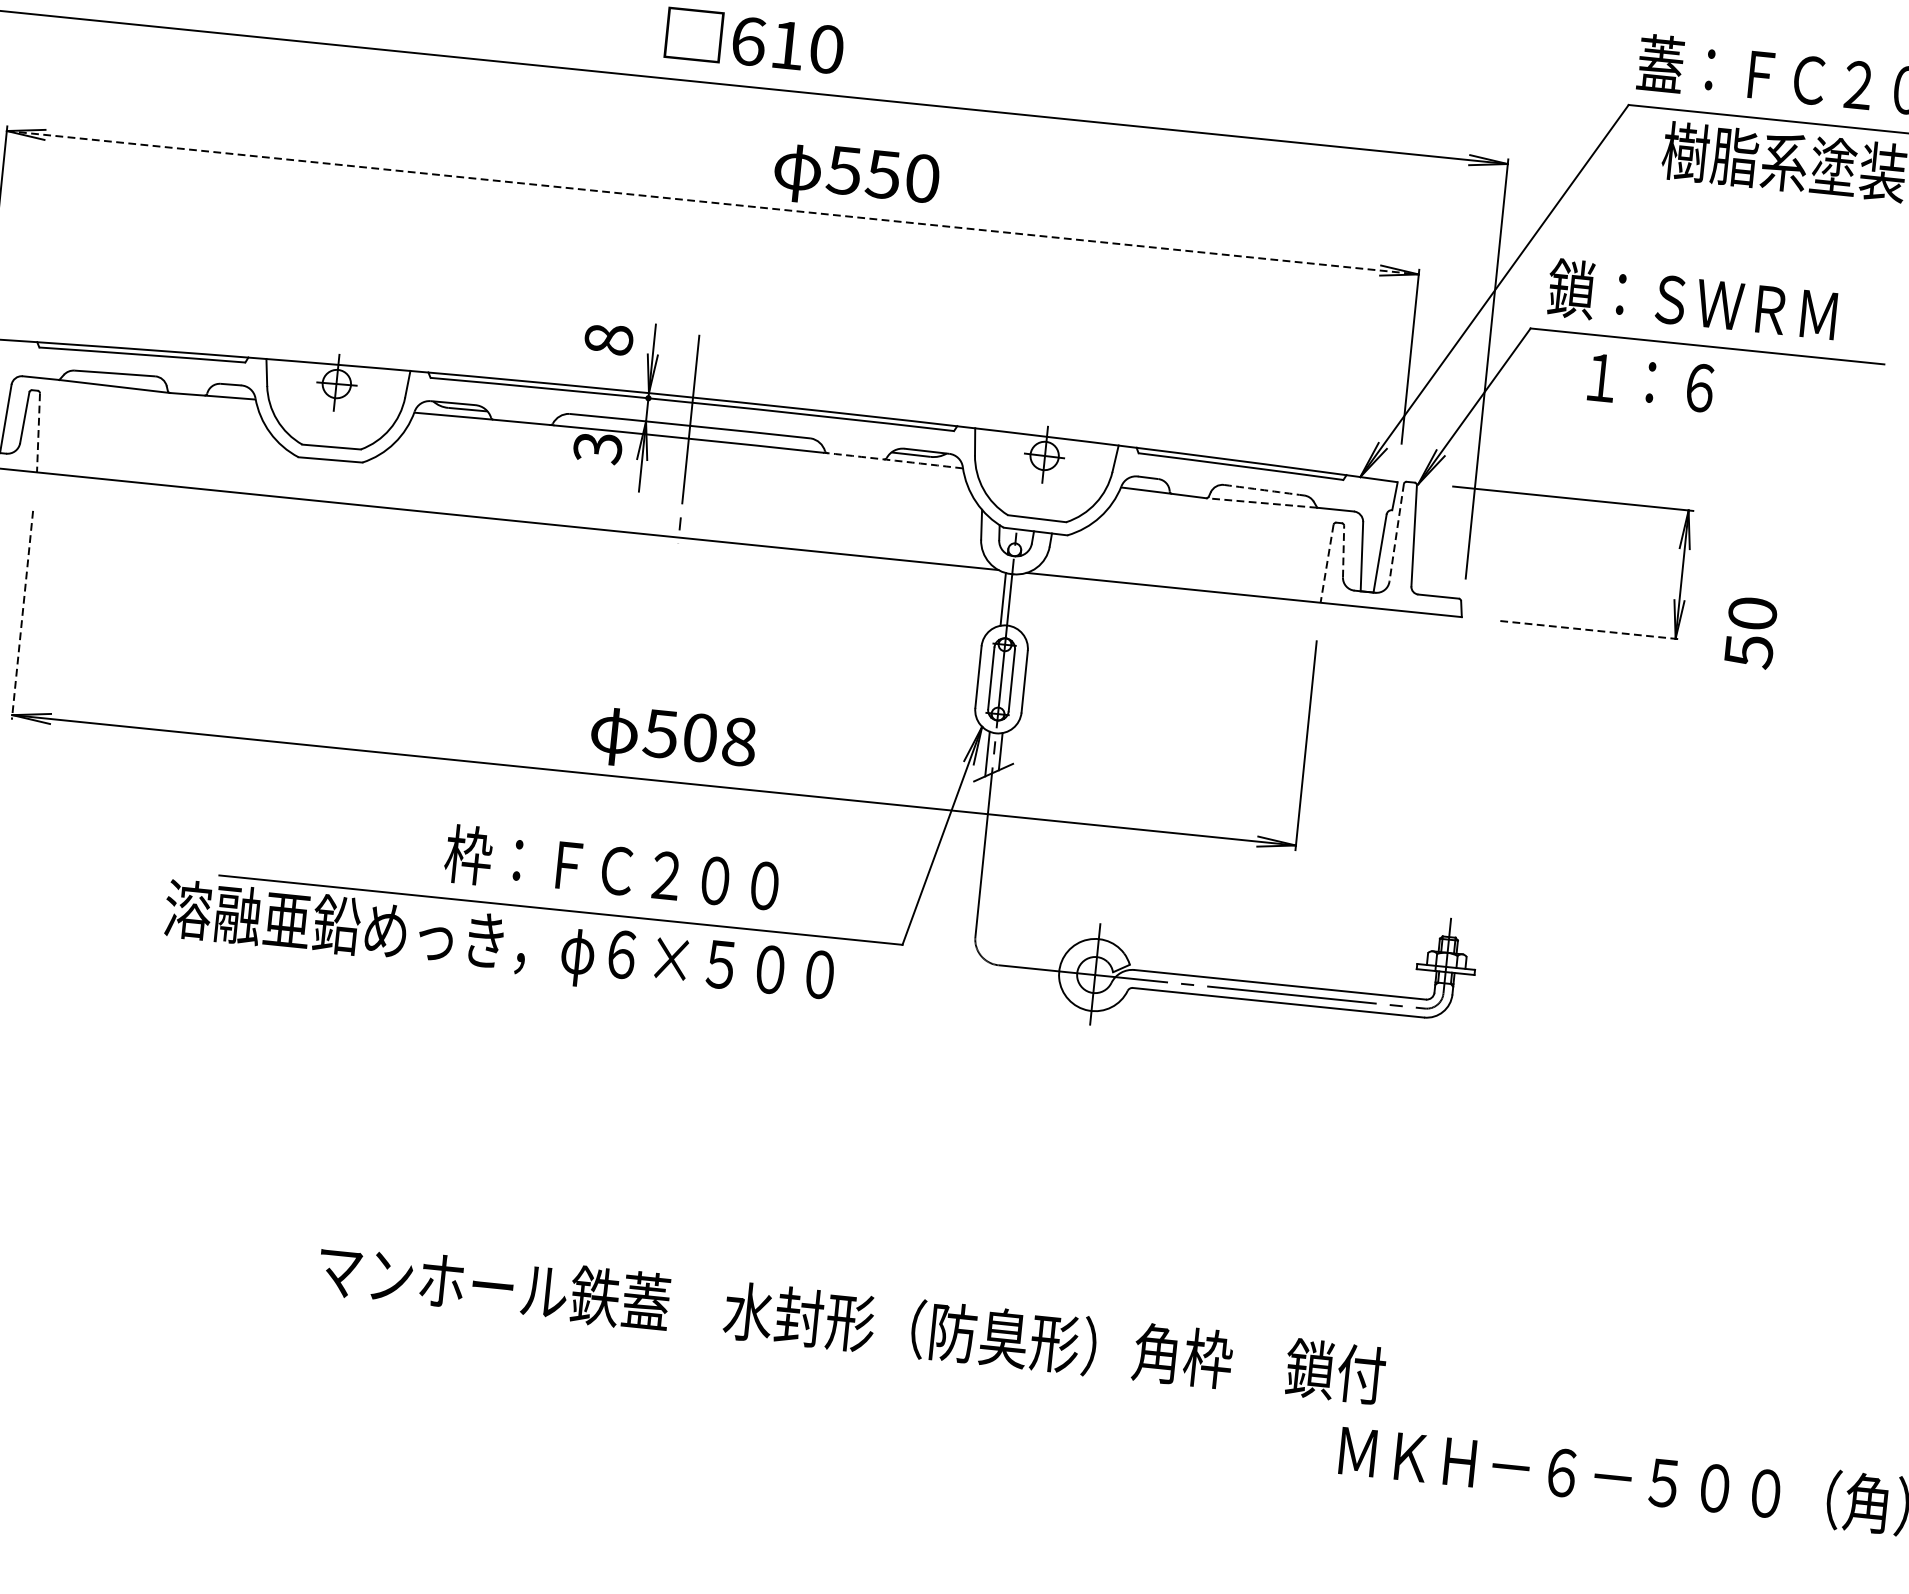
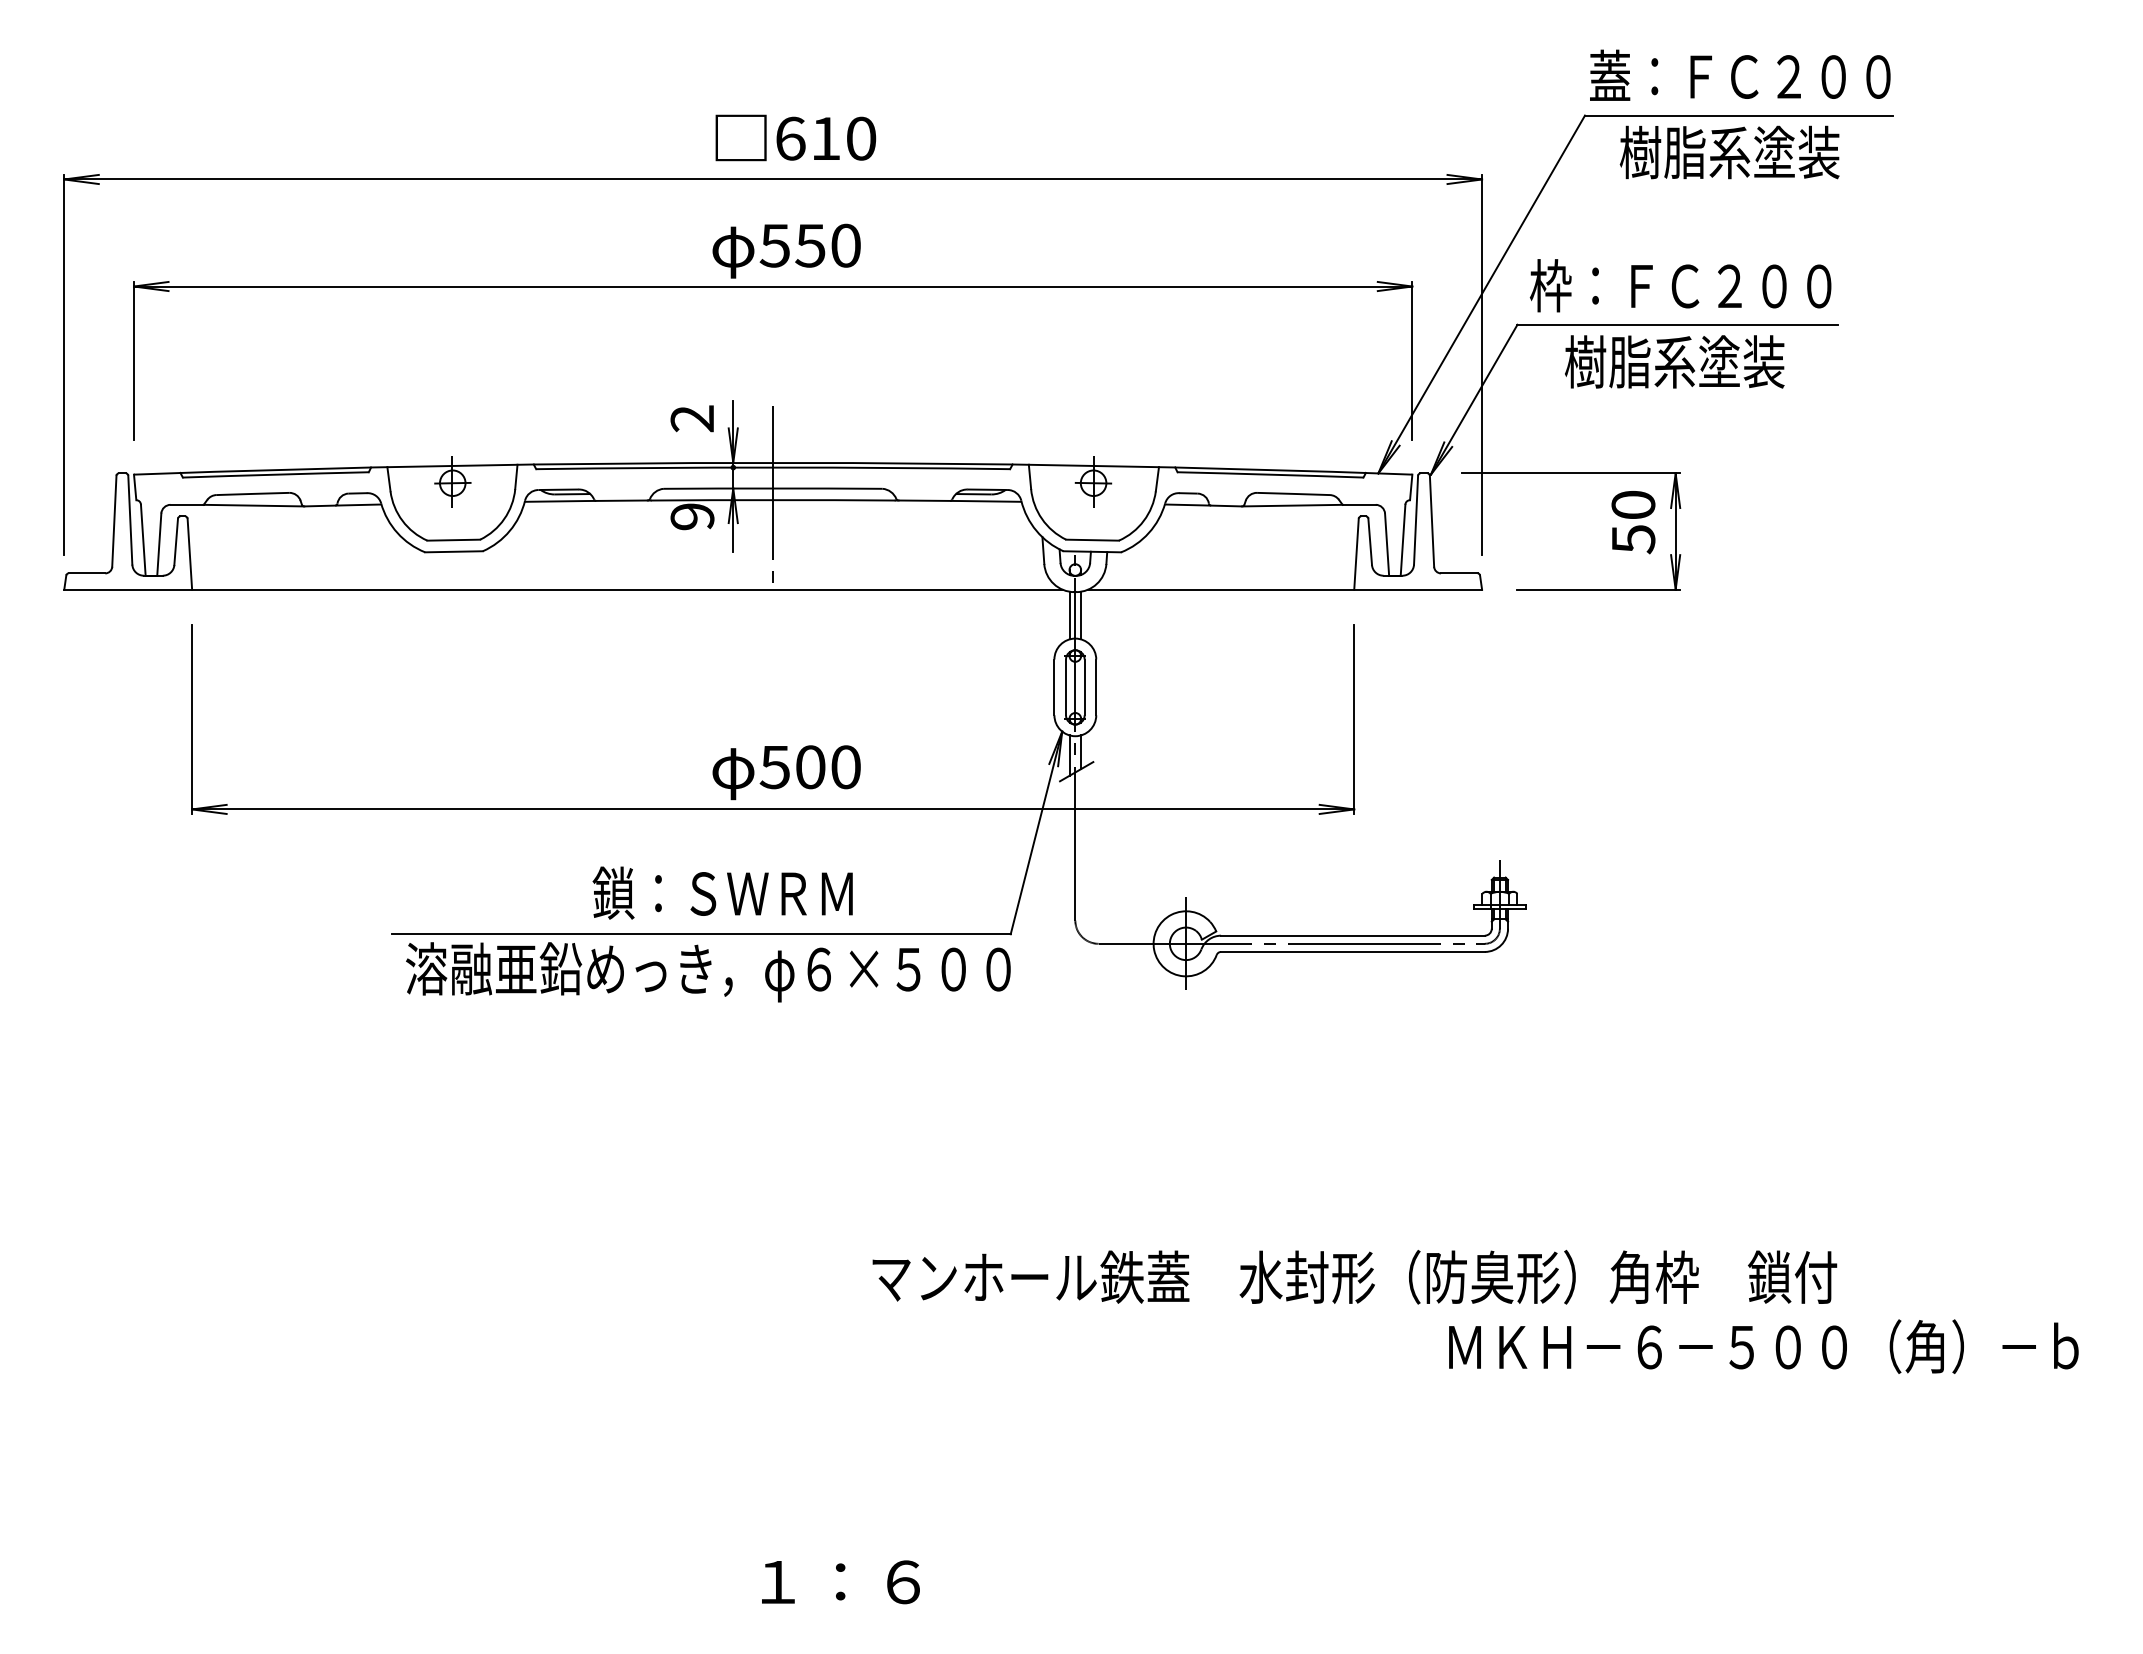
text: (856, 177) -> (786, 250), moved
line: (713, 202) -> (773, 286), dashed -> solid
text: (1715, 303) -> (1680, 285), 鎖：ＳＷＲＭ -> 枠：ＦＣ２００
text: (608, 339) -> (692, 418), 8 -> 2
text: (1699, 386) -> (1674, 361), １：６ -> 樹脂系塗装
line: (38, 433) -> (189, 554), dashed -> solid
text: (597, 447) -> (692, 516), 3 -> 9
arc: (895, 461) -> (960, 501), dashed -> solid
arc: (1264, 489) -> (1293, 493), dashed -> solid
line: (1260, 502) -> (1291, 505), dashed -> solid
line: (1397, 533) -> (1416, 520), dashed -> solid
line: (1343, 551) -> (1370, 541), dashed -> solid
line: (1327, 564) -> (1356, 554), dashed -> solid
line: (1016, 600) -> (1081, 615), added
line: (22, 615) -> (192, 719), dashed -> solid
line: (1590, 629) -> (1598, 589), dashed -> solid
text: (1750, 632) -> (1633, 522), moved
text: (738, 740) -> (845, 766), 508 -> 500
text: (612, 868) -> (743, 892), 枠：ＦＣ２００ -> 鎖：ＳＷＲＭ
text: (499, 945) -> (708, 972), moved
text: (851, 1321) -> (1354, 1276), moved

